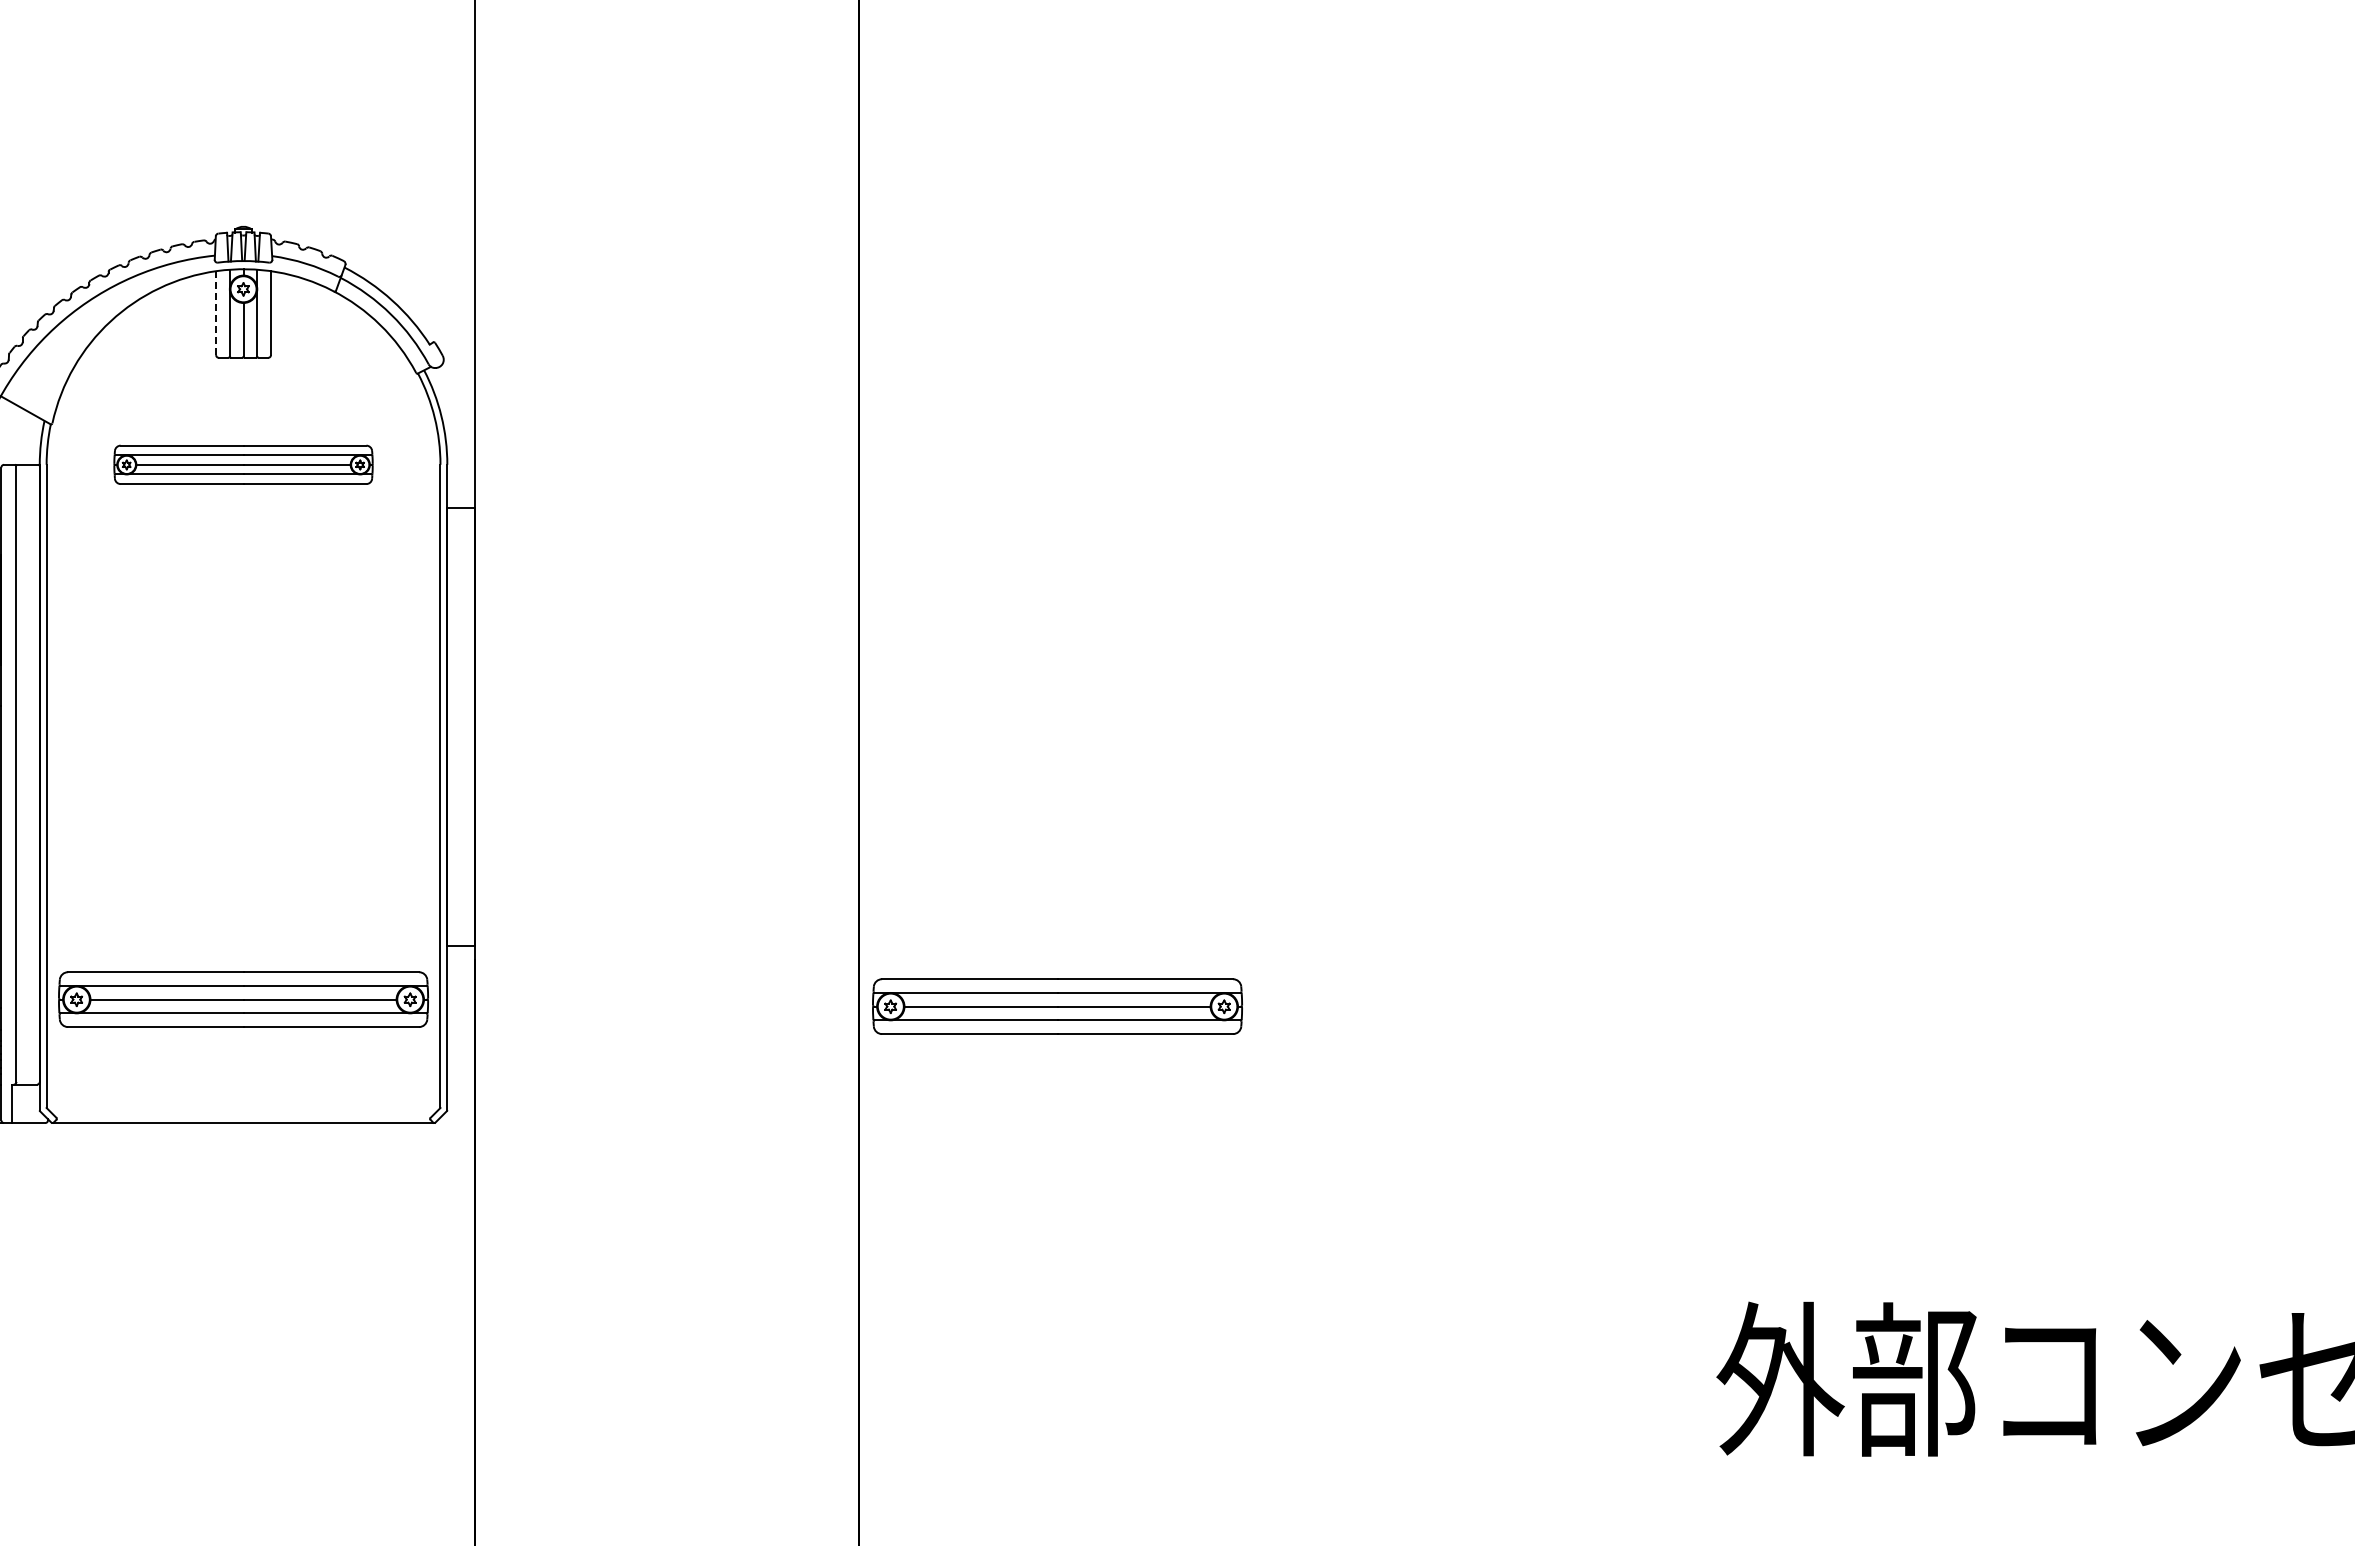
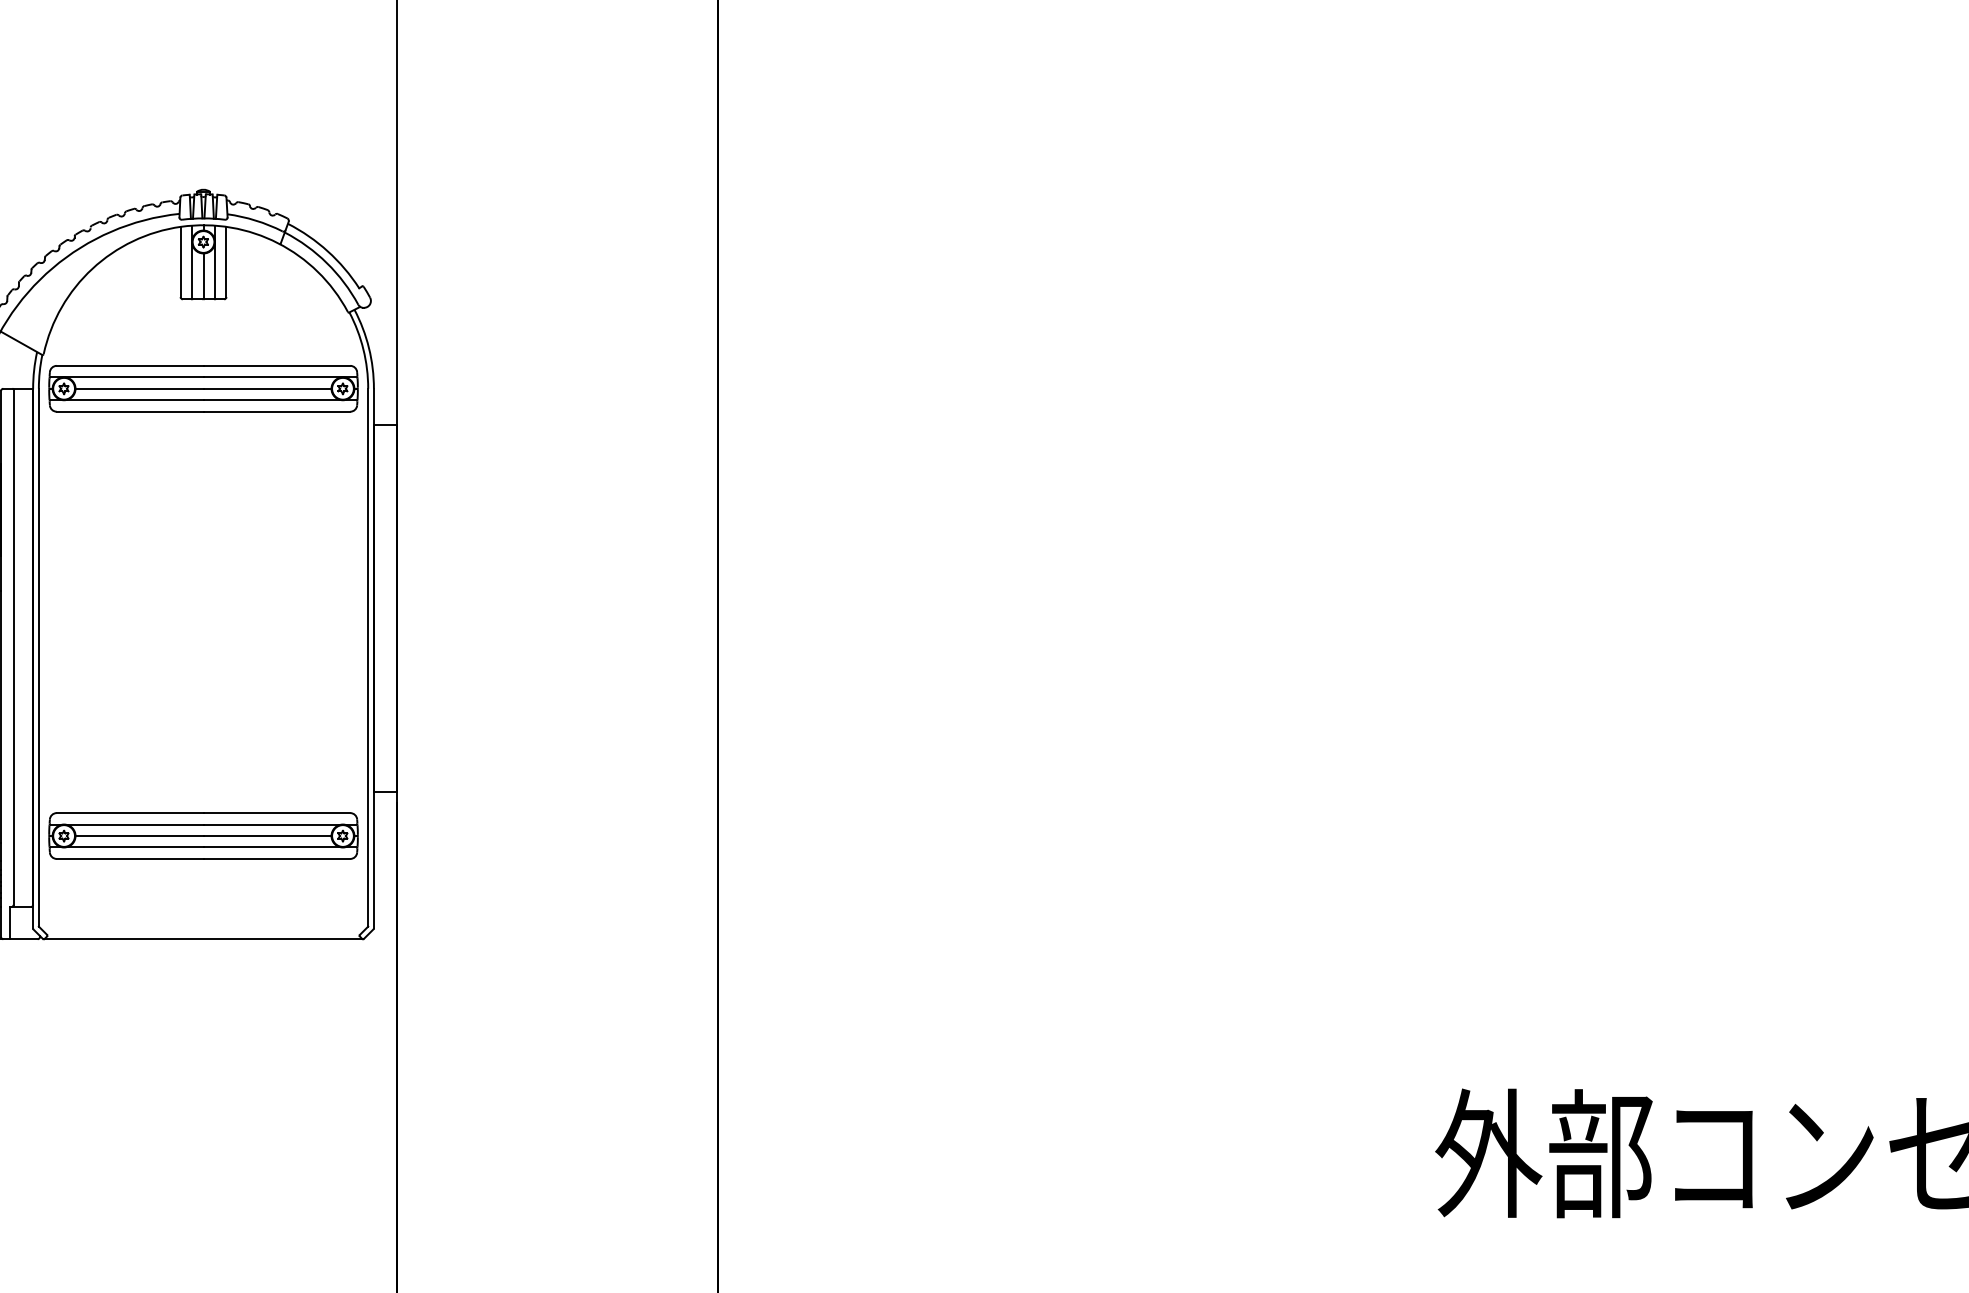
line: (216, 313) -> (180, 262), dashed -> solid
part: (243, 464) -> (203, 388), size x1.43
part: (1057, 1006) -> (884, 841), removed

